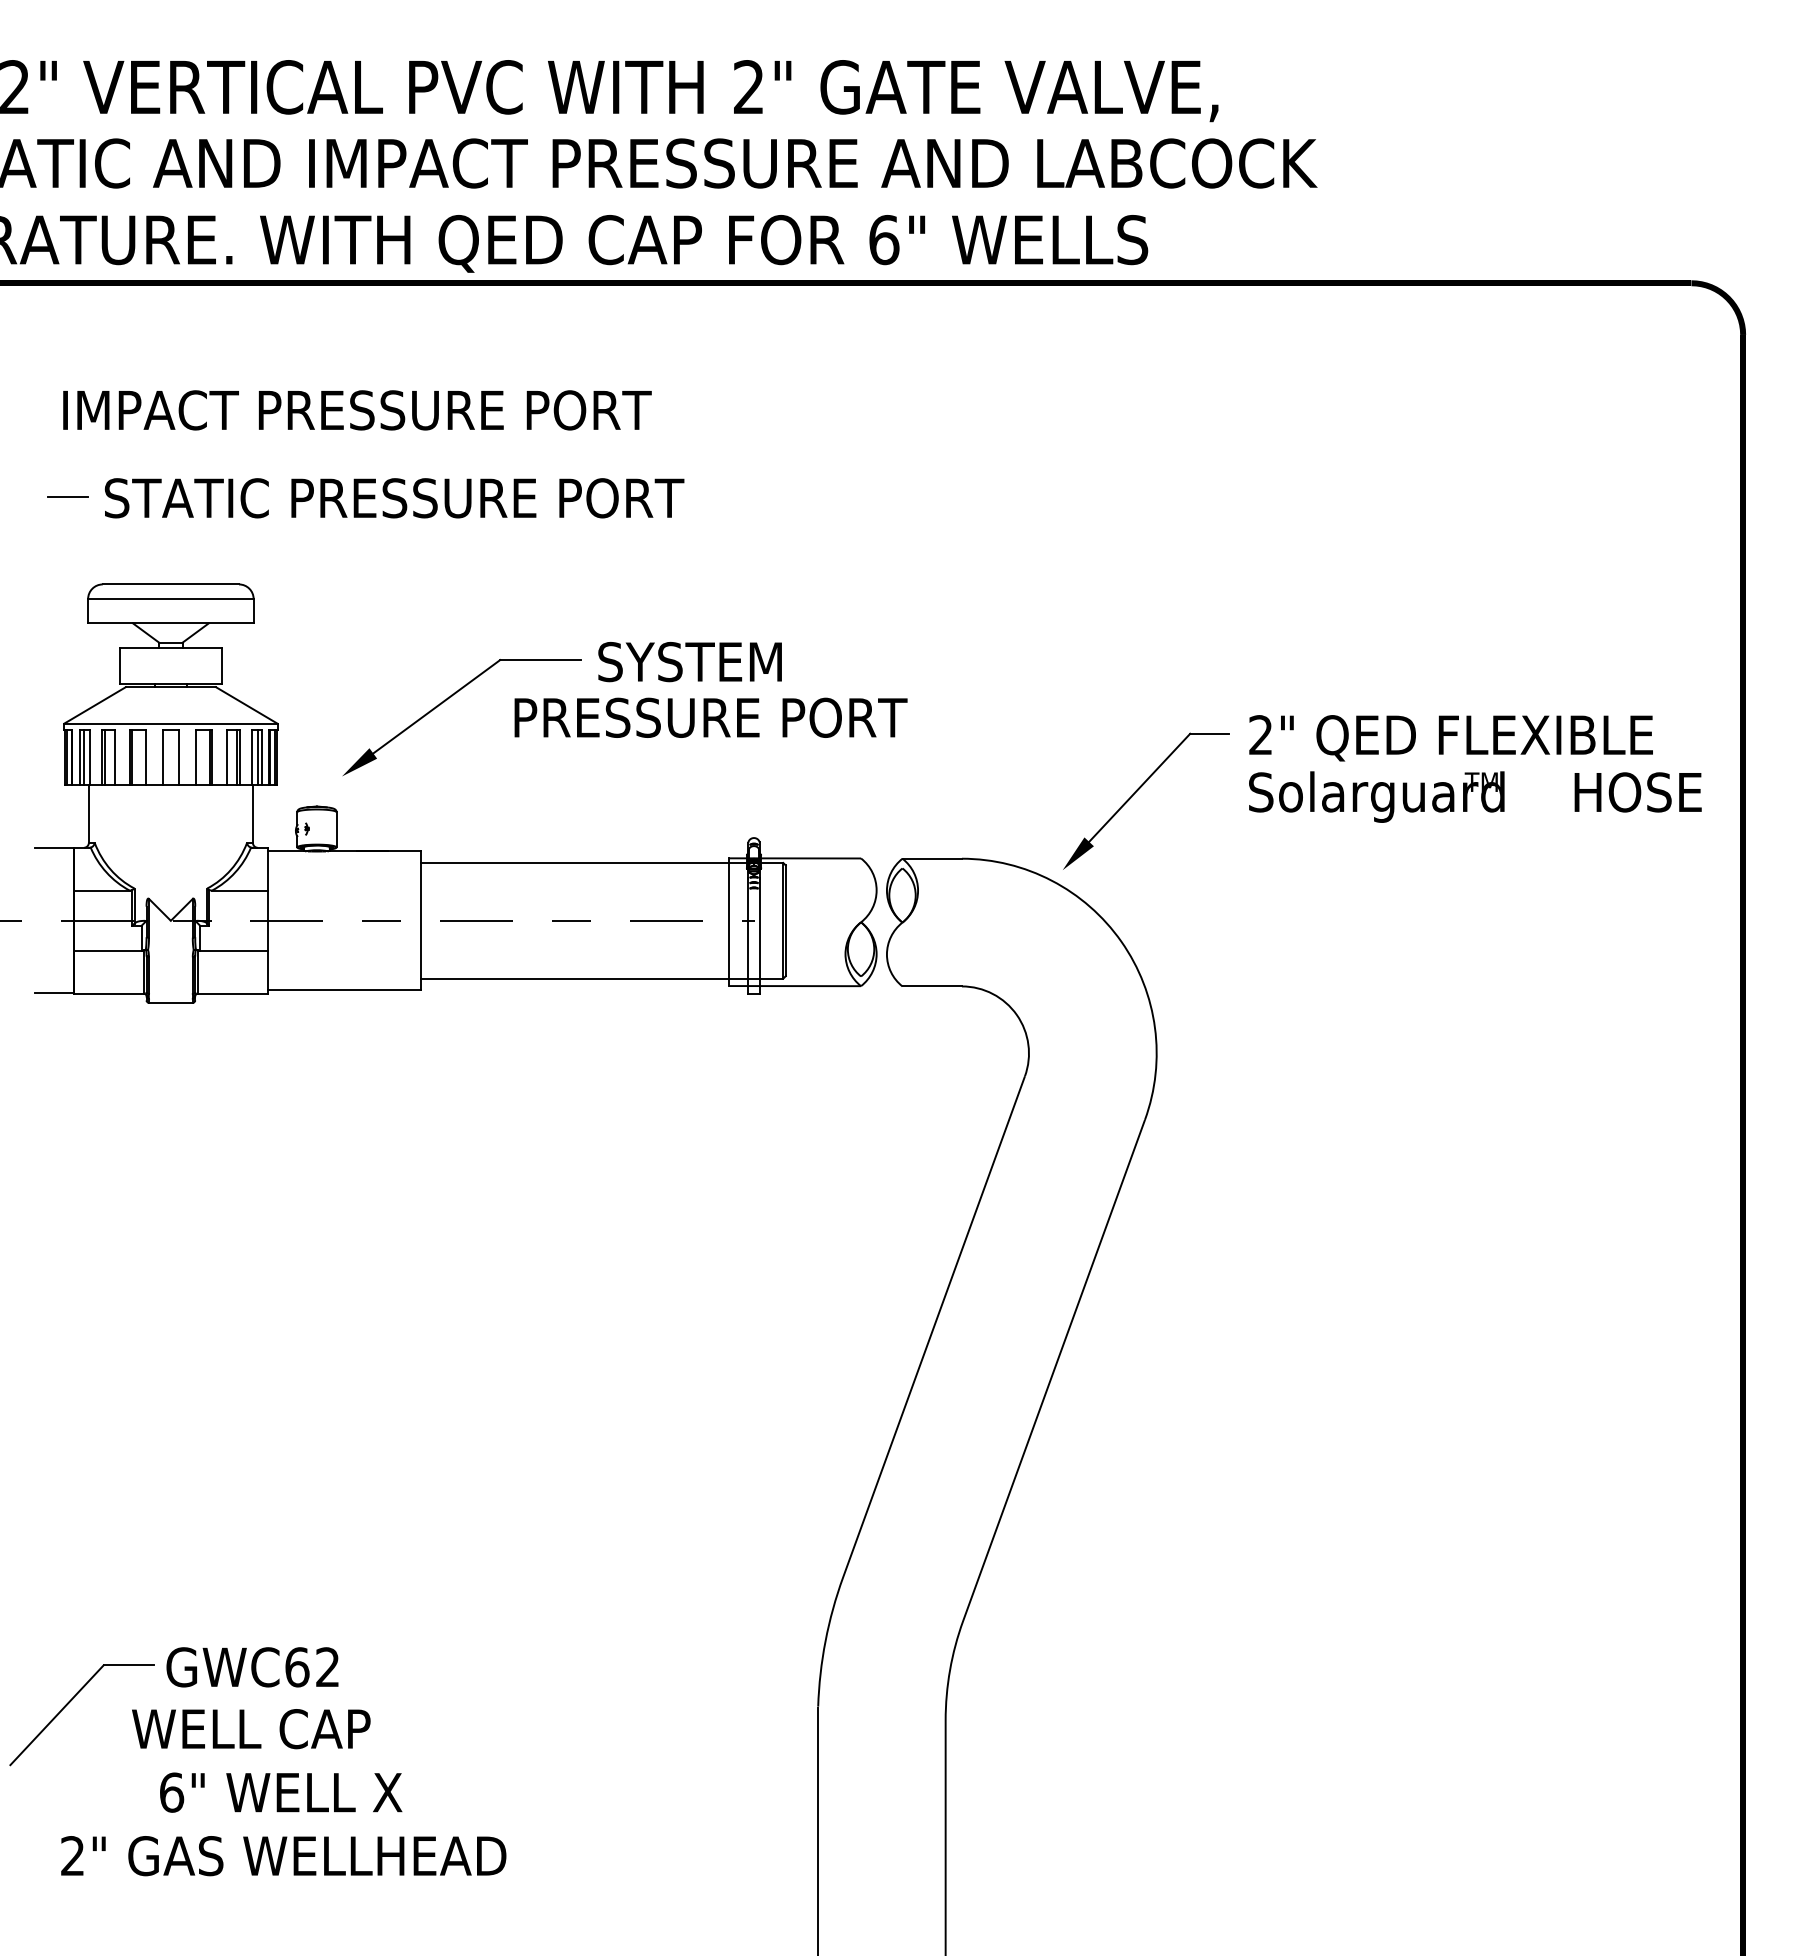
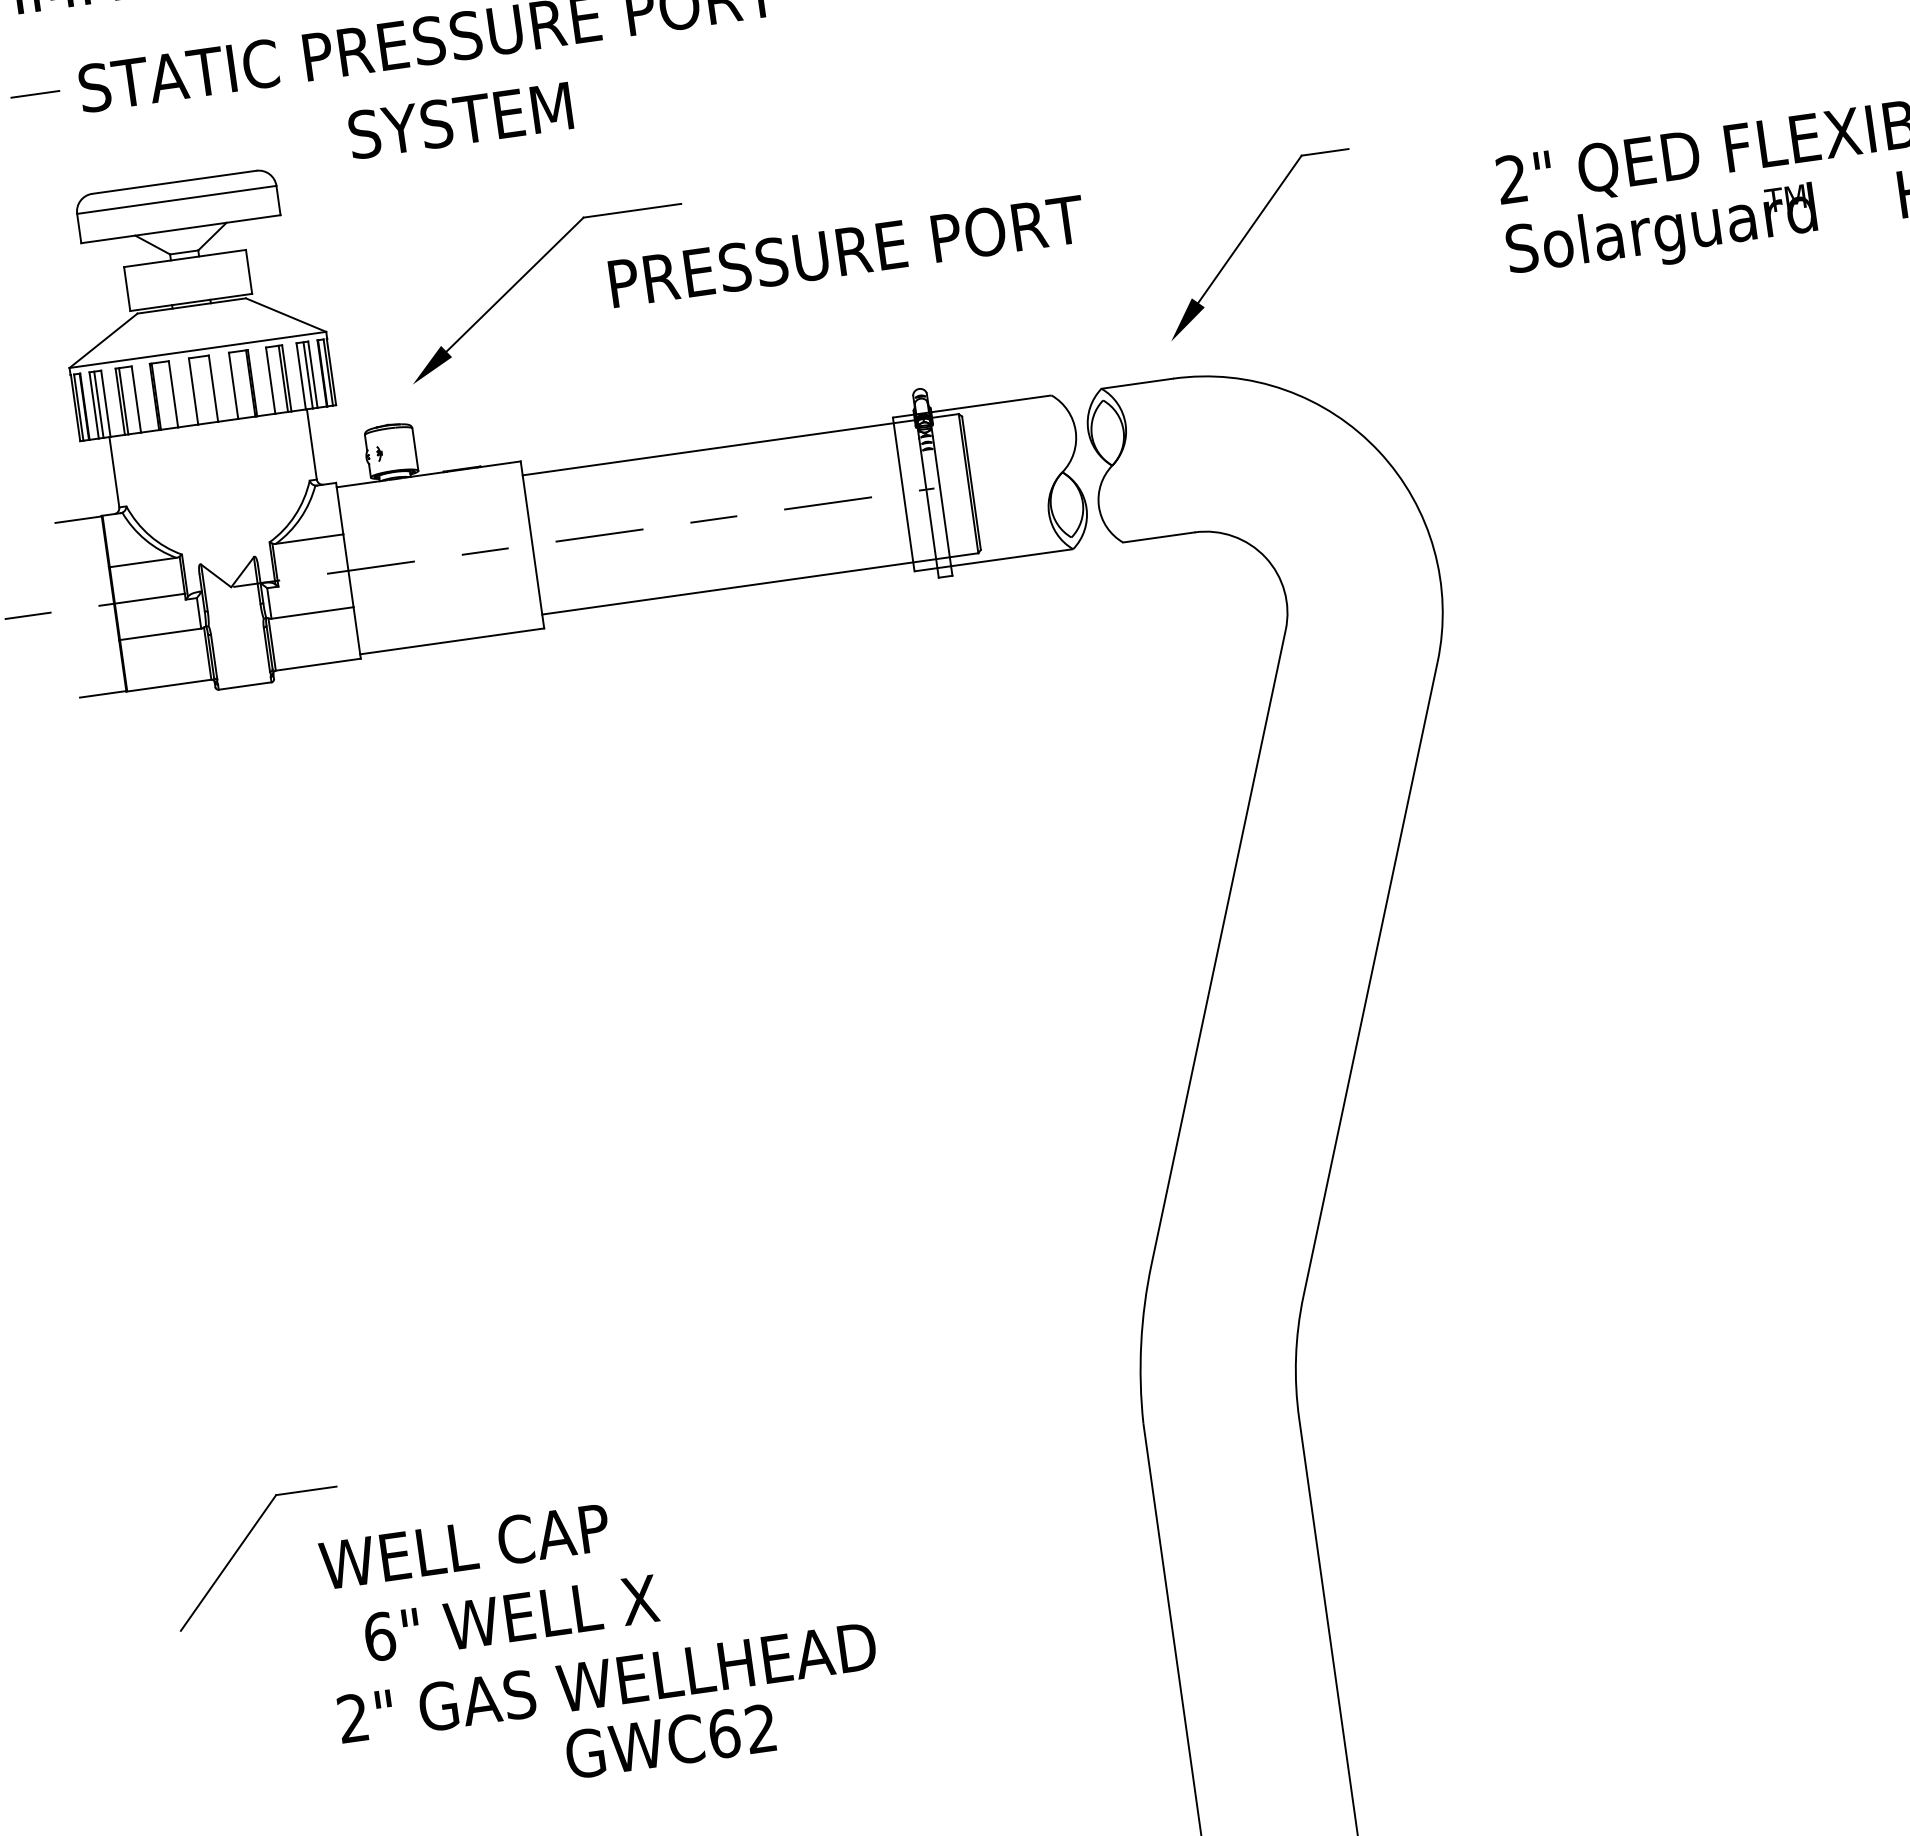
text: (689, 662) -> (459, 121), moved
part: (1137, 791) -> (1247, 234), moved
text: (252, 1667) -> (670, 1741), moved
text: (283, 1856) -> (606, 1683), moved

